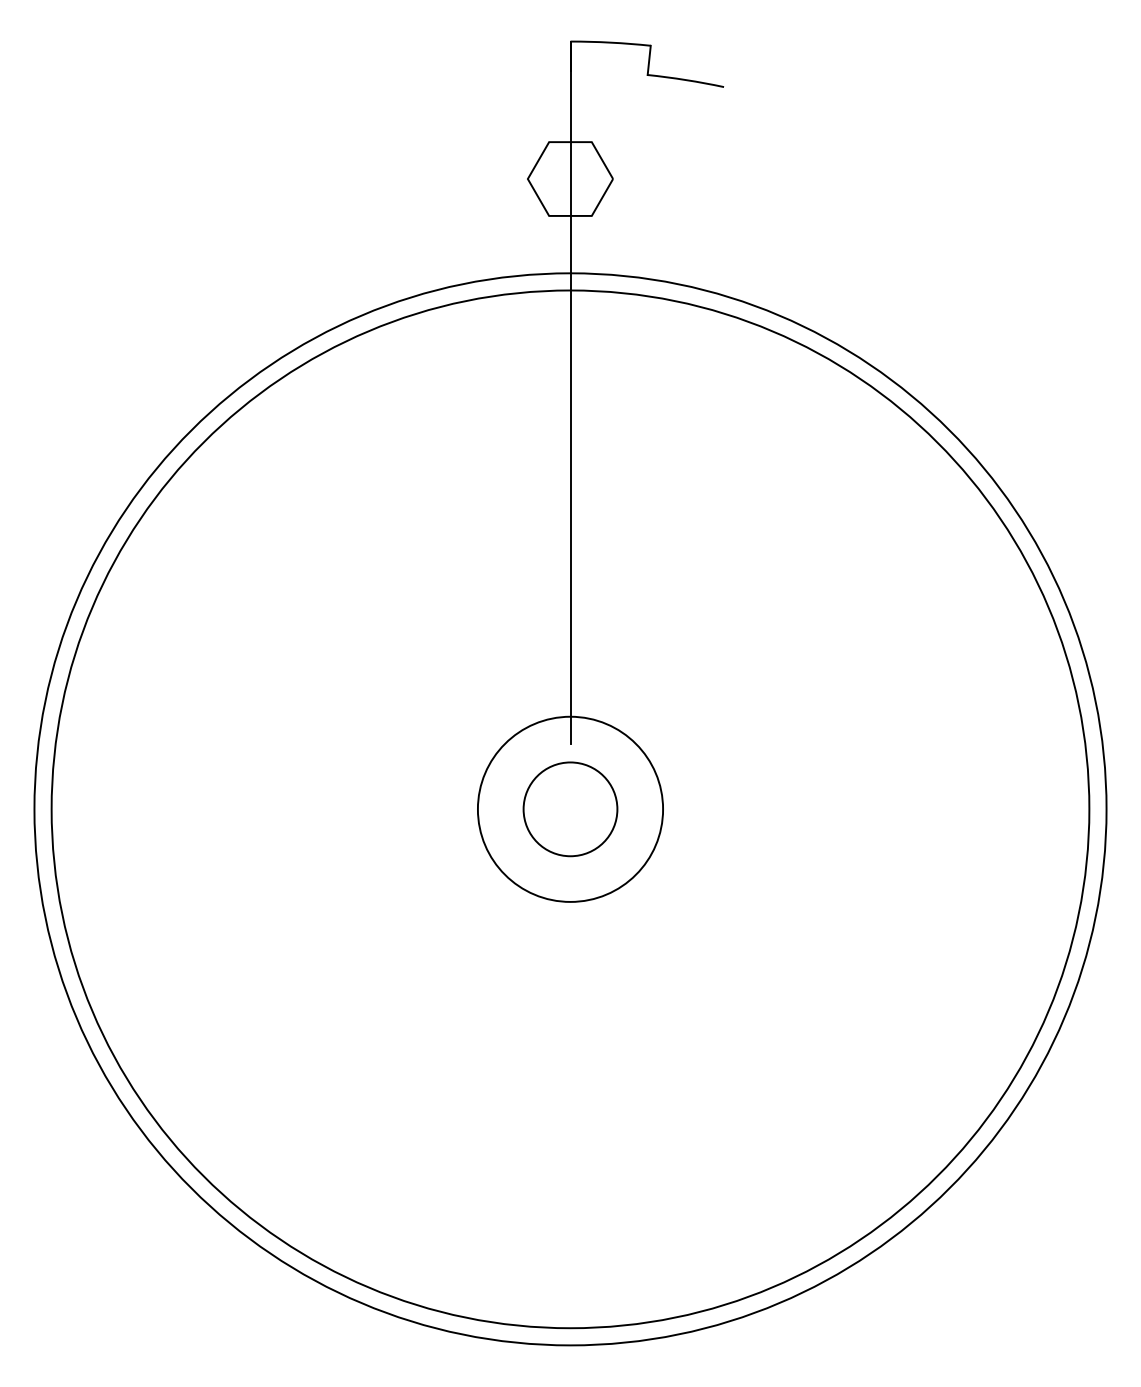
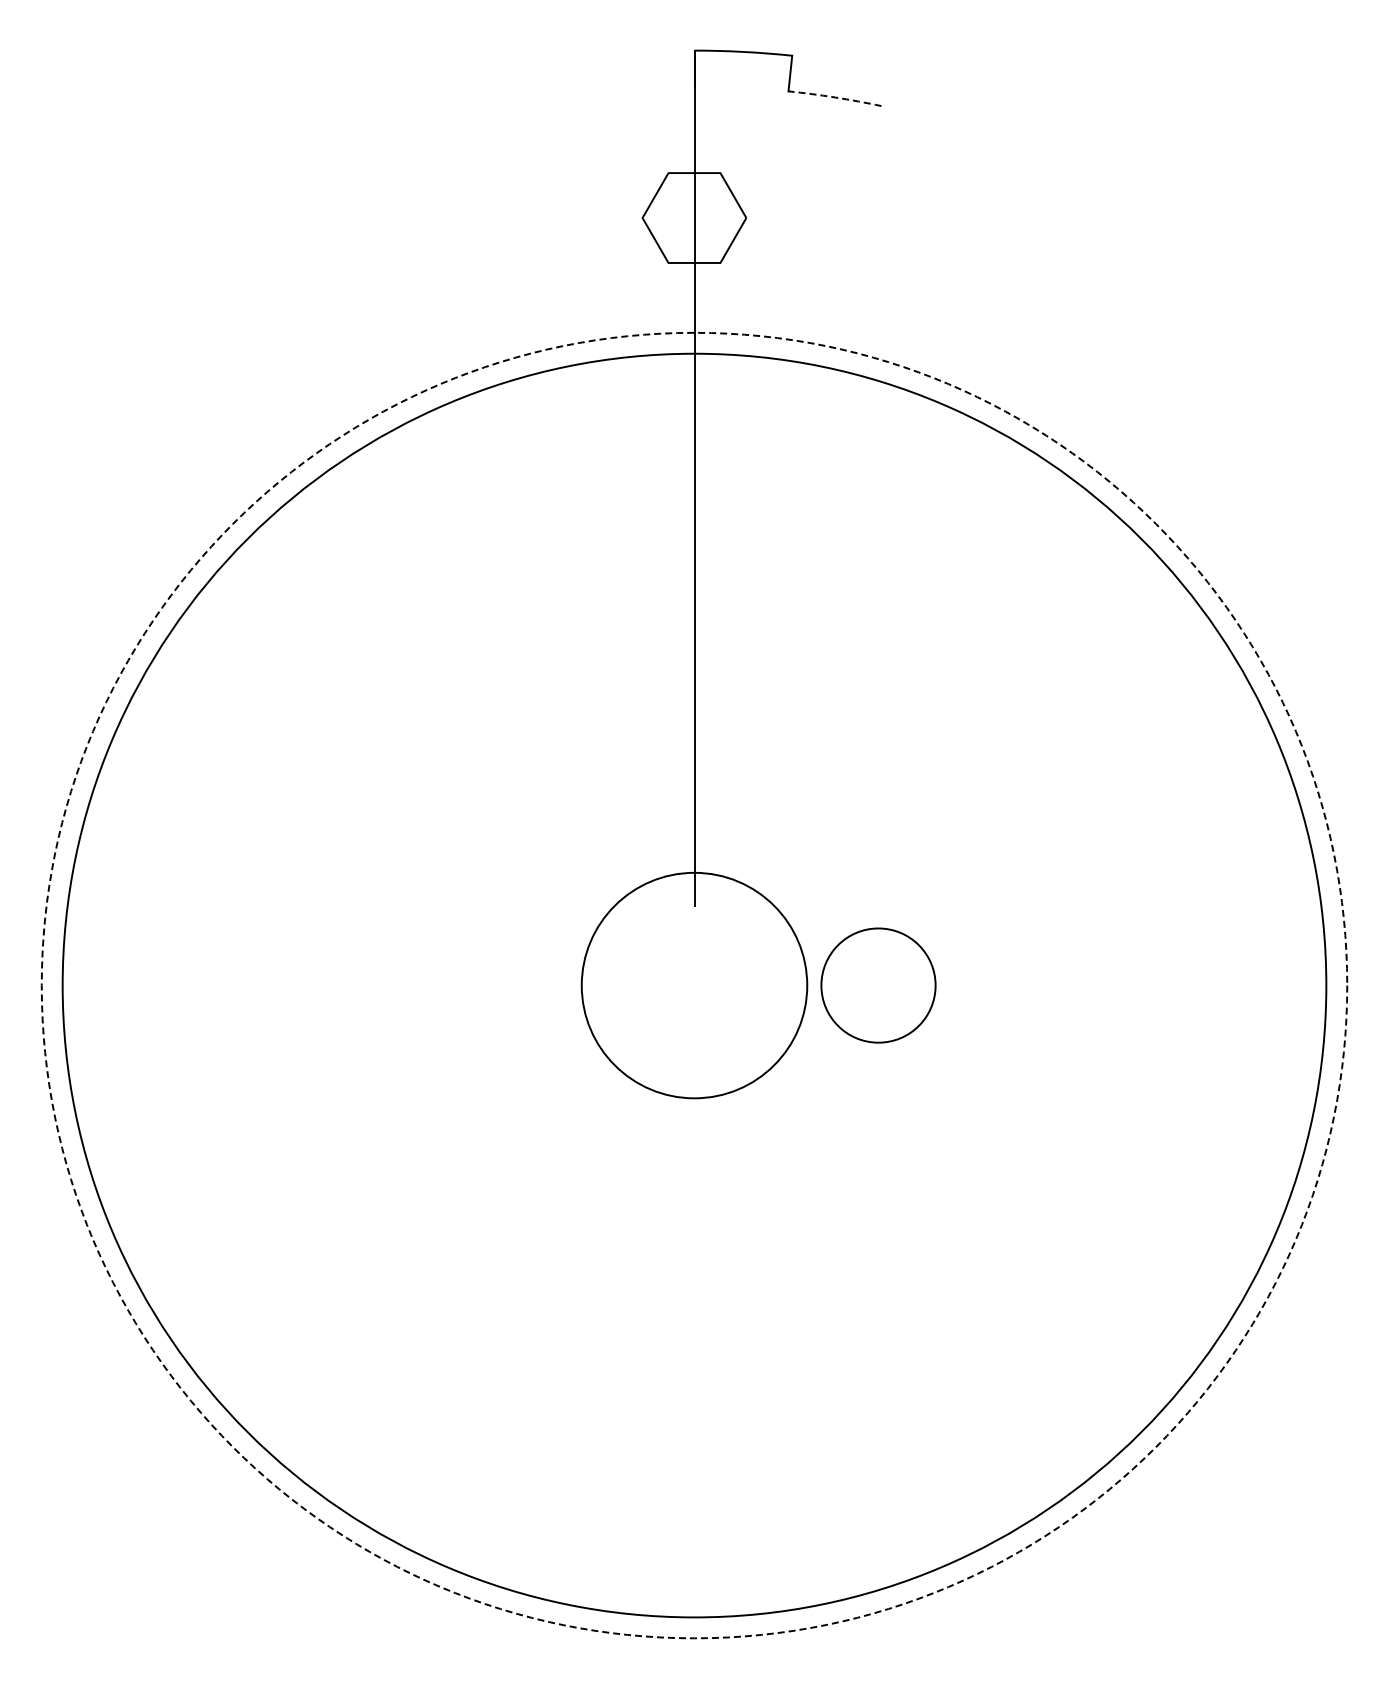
arc: (686, 80) -> (835, 97), solid -> dashed
circle: (570, 809) -> (694, 985), solid -> dashed
circle: (570, 809) -> (878, 985), moved

